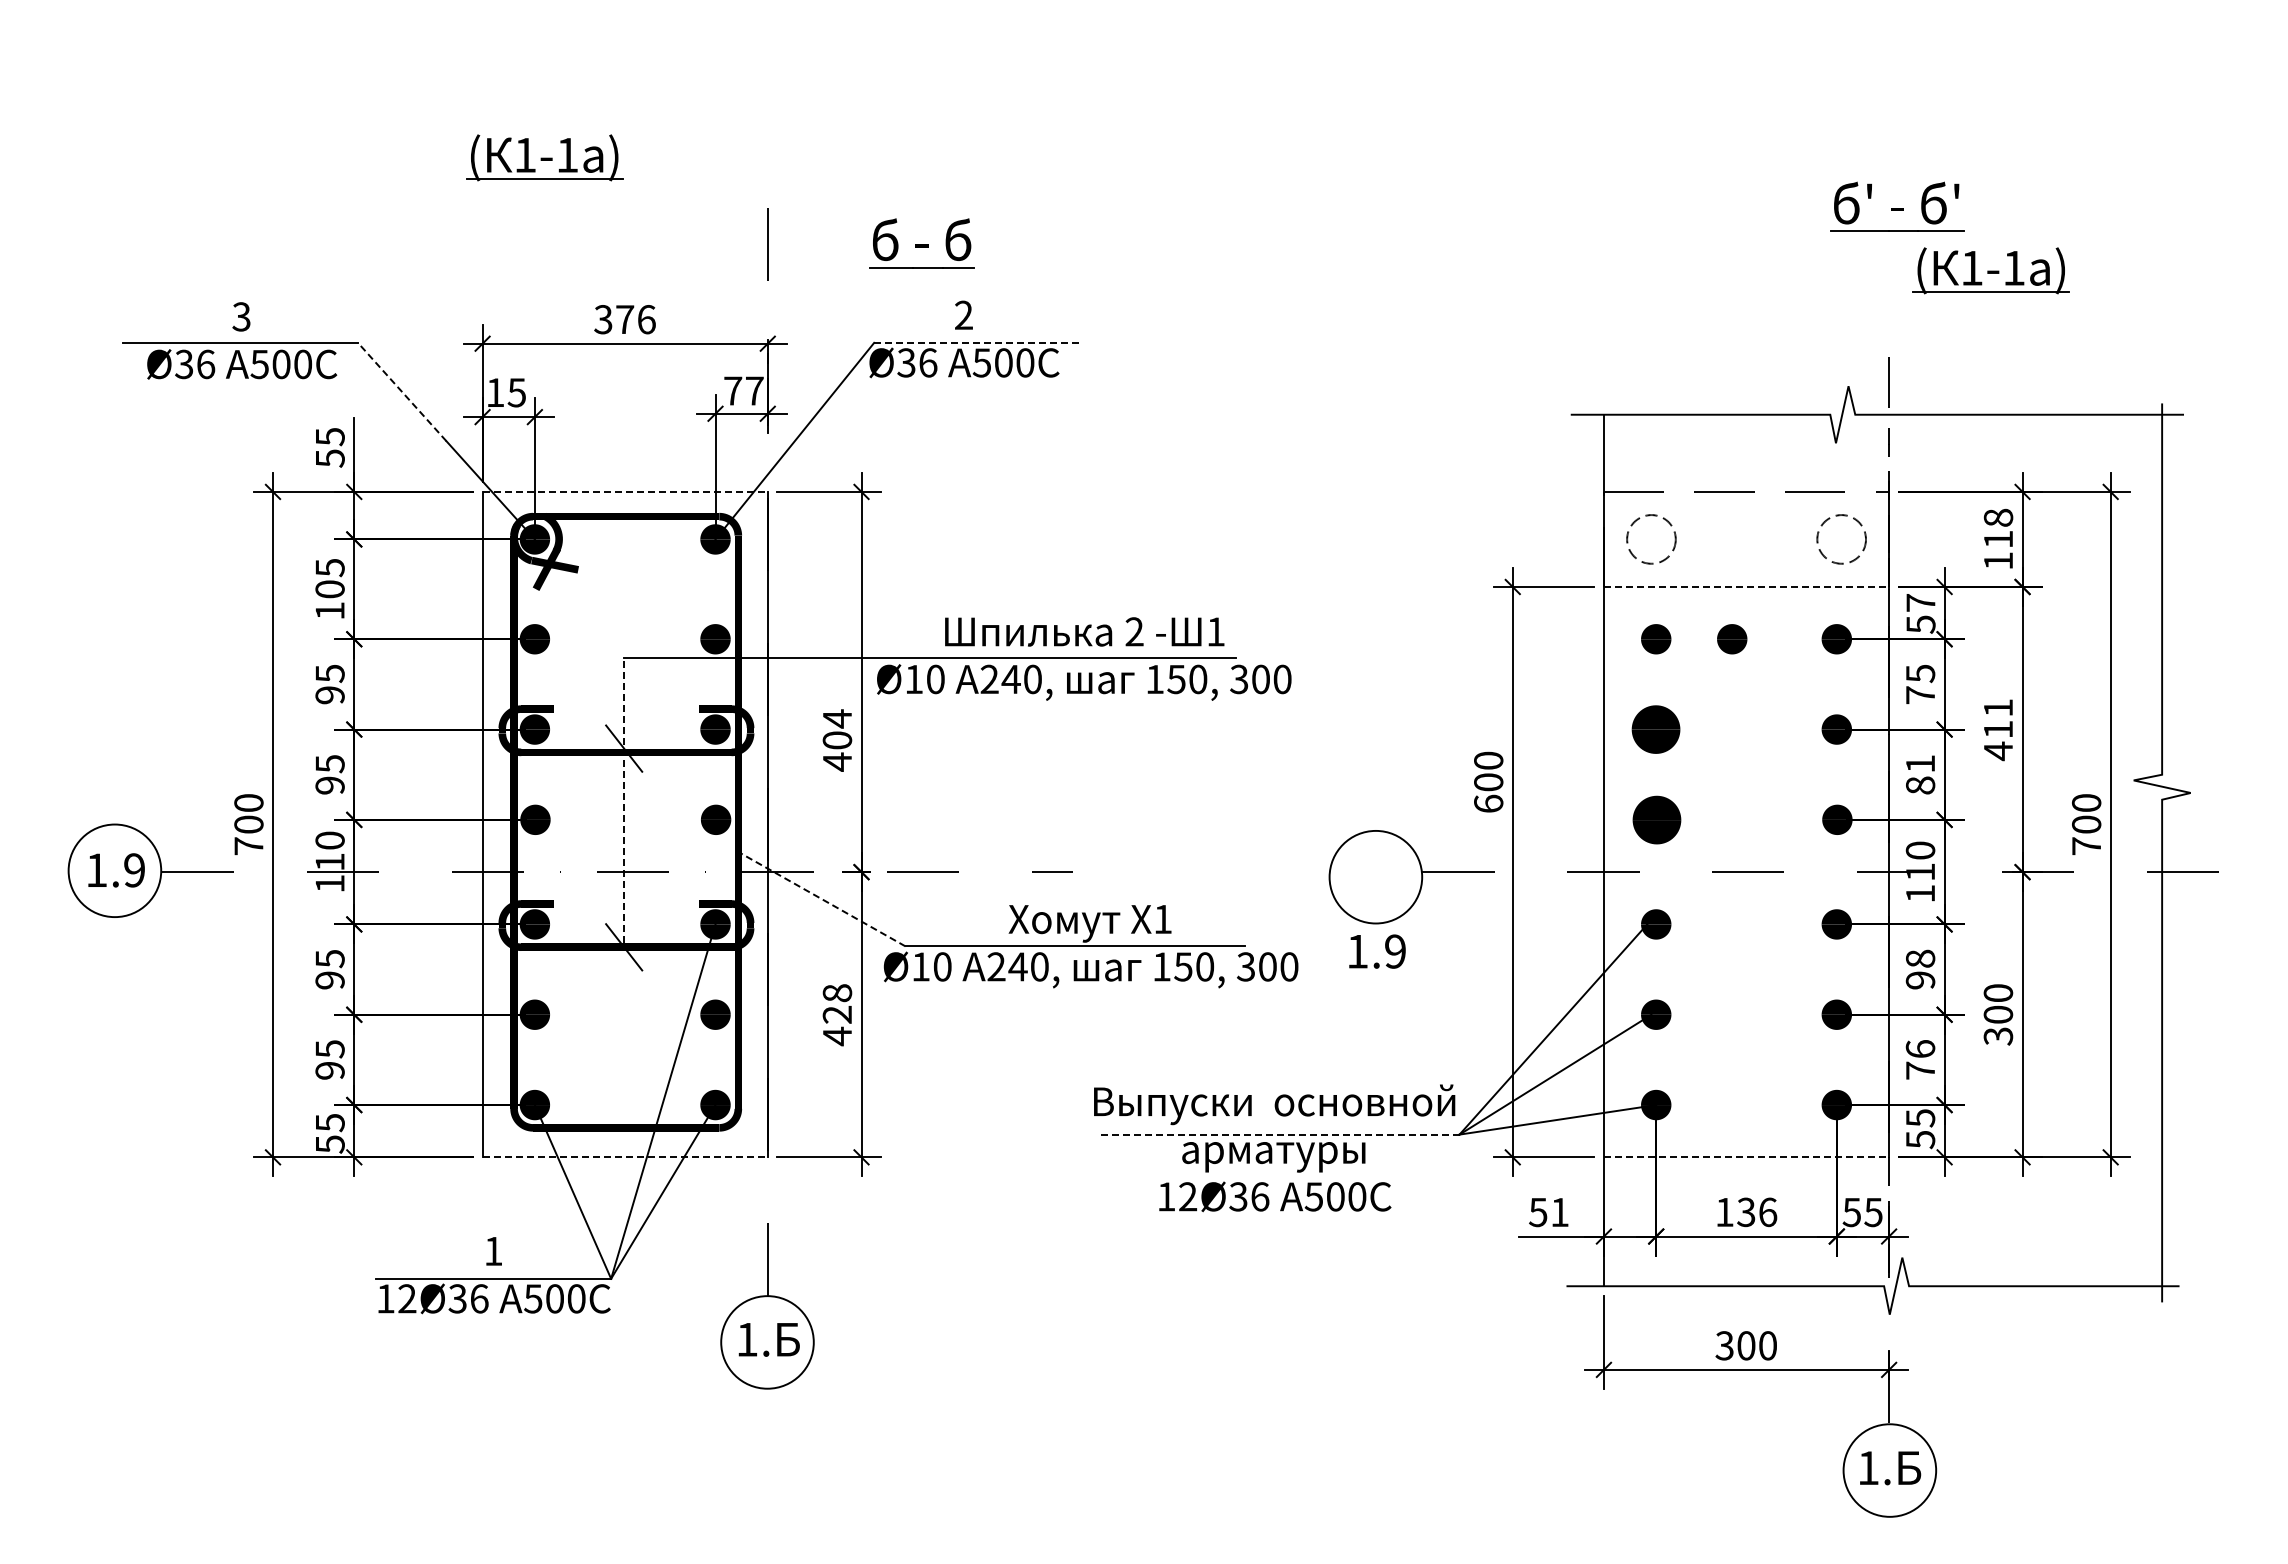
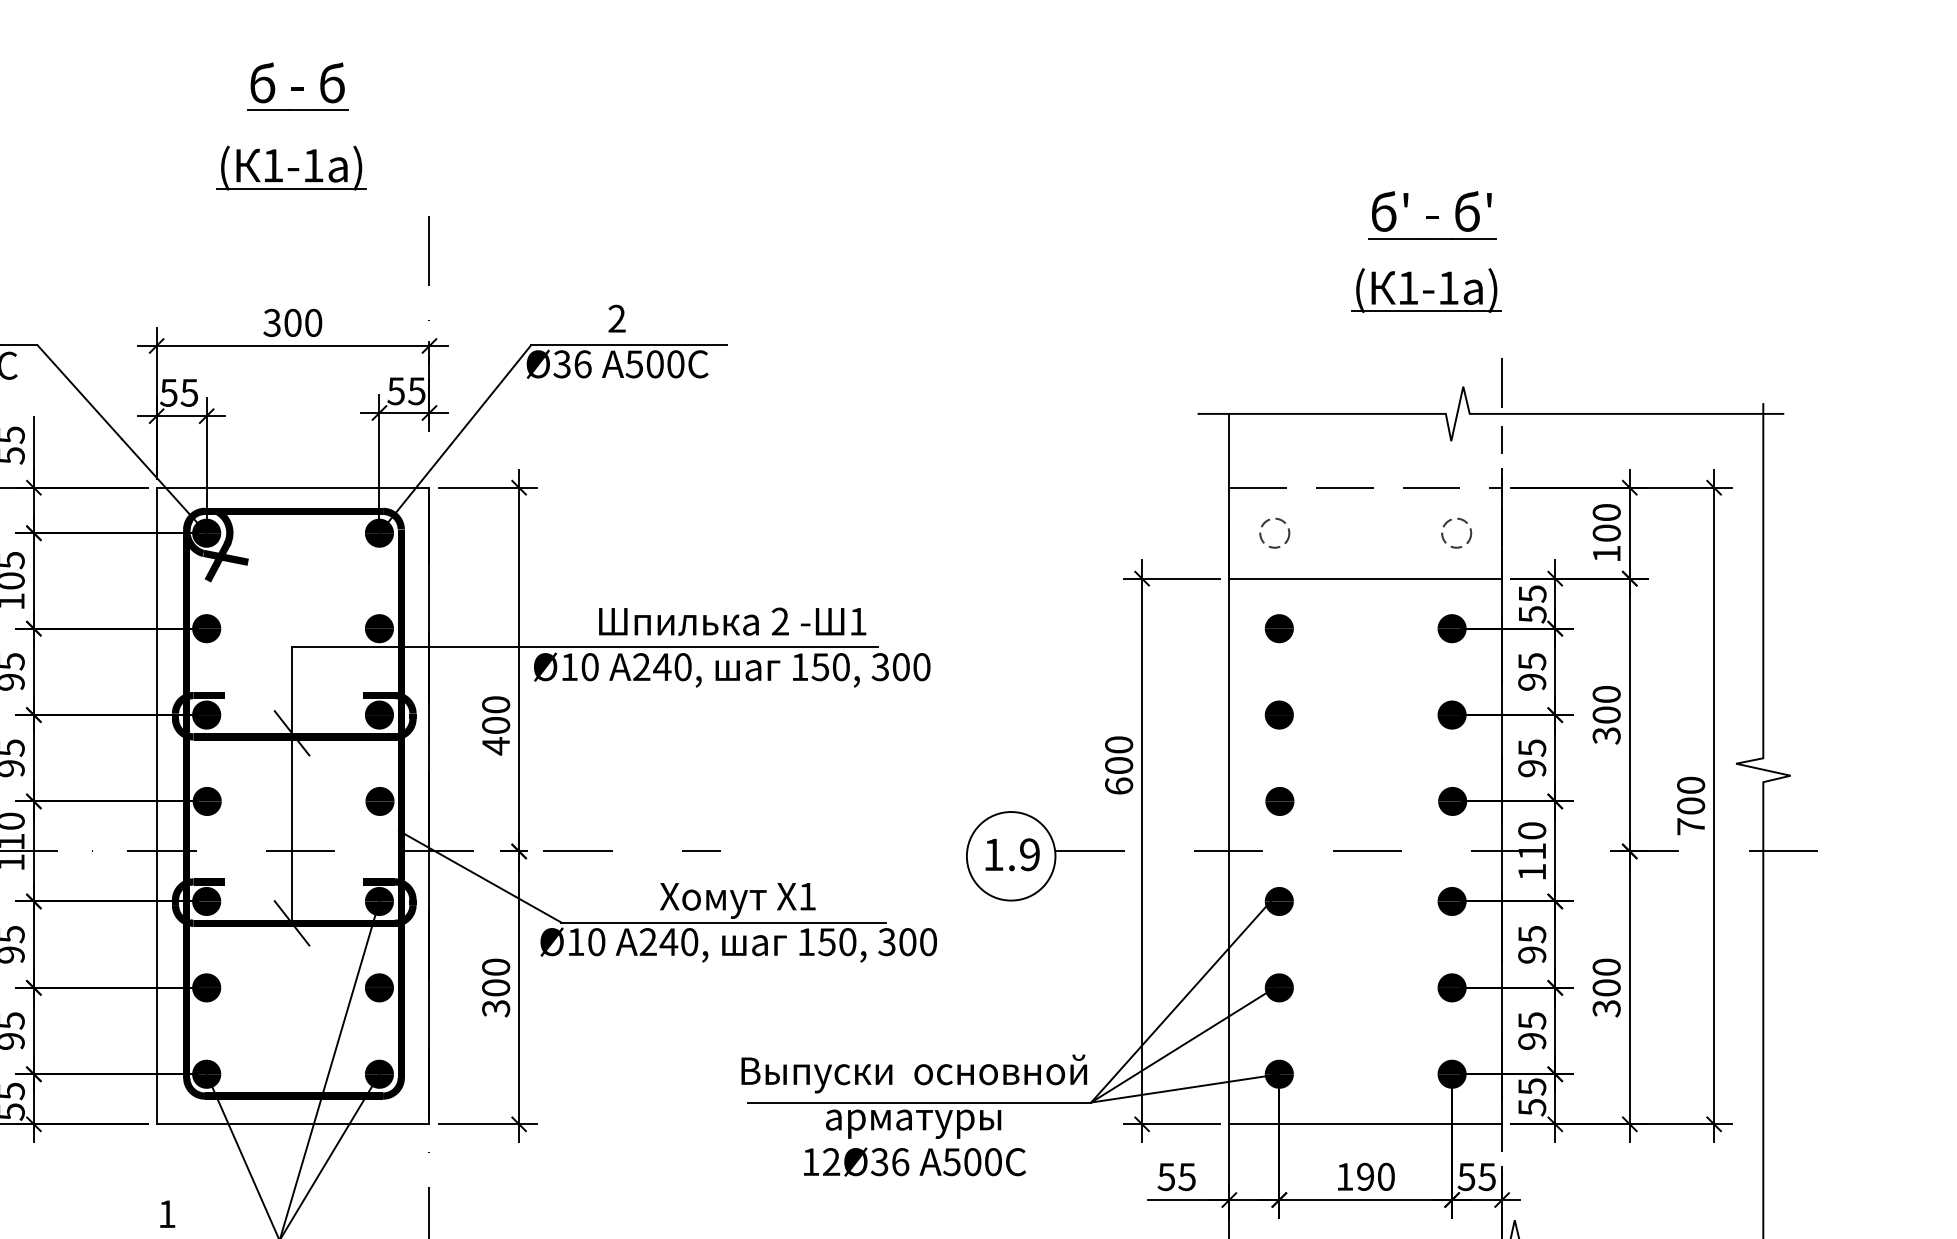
part: (544, 157) -> (291, 167), moved
part: (1897, 206) -> (1432, 214), moved
part: (921, 243) -> (297, 86), moved
part: (1990, 270) -> (1425, 290), moved
text: (635, 319) -> (302, 322), 376 -> 300
line: (975, 342) -> (628, 344), dashed -> solid
text: (743, 390) -> (406, 390), 77 -> 55
line: (401, 391) -> (79, 391), dashed -> solid
text: (495, 392) -> (168, 392), 15 -> 55
line: (625, 491) -> (293, 487), dashed -> solid
text: (1998, 528) -> (1606, 522), 118 -> 100
circle: (1651, 539) -> (1274, 533), size x0.62
circle: (1841, 539) -> (1456, 533), size x0.62
line: (1746, 586) -> (1365, 578), dashed -> solid
text: (1920, 603) -> (1532, 594), 57 -> 55
part: (1732, 639) -> (1352, 628), removed
text: (1920, 695) -> (1532, 682), 75 -> 95
text: (837, 718) -> (496, 704), 404 -> 400
part: (1656, 729) -> (1279, 715), size x0.62
text: (1998, 730) -> (1606, 715), 411 -> 300
text: (1920, 774) -> (1532, 758), 81 -> 95
line: (624, 799) -> (292, 781), dashed -> solid
part: (1656, 819) -> (1279, 801), size x0.62
line: (820, 898) -> (479, 876), dashed -> solid
text: (1377, 951) -> (1012, 854), moved
text: (1920, 958) -> (1532, 934), 98 -> 95
text: (837, 1015) -> (496, 988), 428 -> 300
text: (1920, 1059) -> (1532, 1030), 76 -> 95
line: (1279, 1134) -> (918, 1102), dashed -> solid
line: (625, 1157) -> (293, 1124), dashed -> solid
line: (1746, 1157) -> (1365, 1124), dashed -> solid
text: (1559, 1212) -> (1186, 1177), 51 -> 55
text: (1757, 1212) -> (1376, 1177), 136 -> 190

